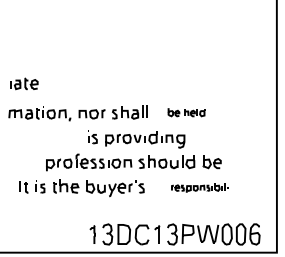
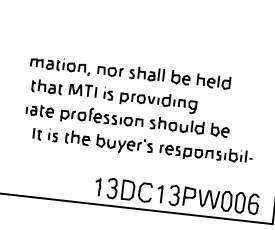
part: (24, 83) -> (40, 110), moved
part: (186, 112) -> (201, 80), size x1.67
part: (46, 137) -> (64, 88), added
part: (200, 187) -> (206, 153), size x1.67

